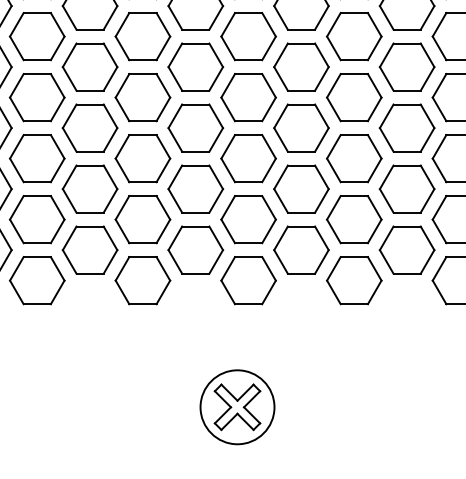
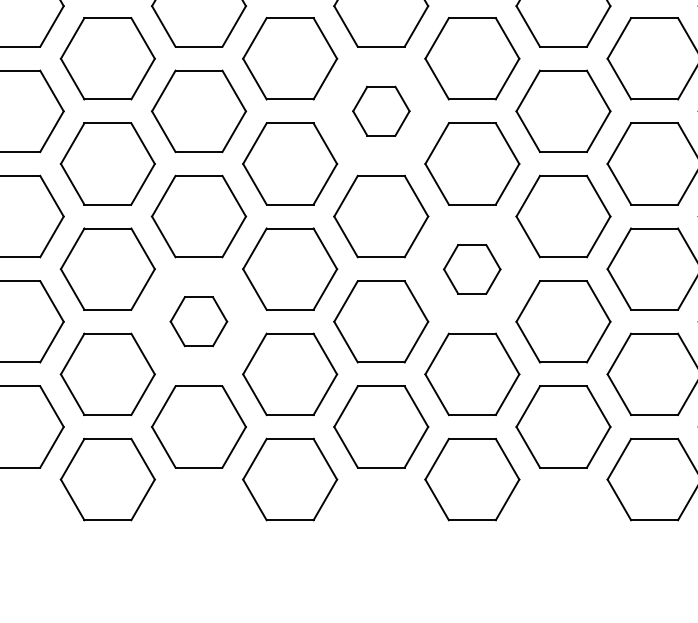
part: (195, 66) -> (380, 110), size x0.6
part: (248, 158) -> (472, 268), size x0.6
part: (89, 188) -> (197, 320), size x0.6

